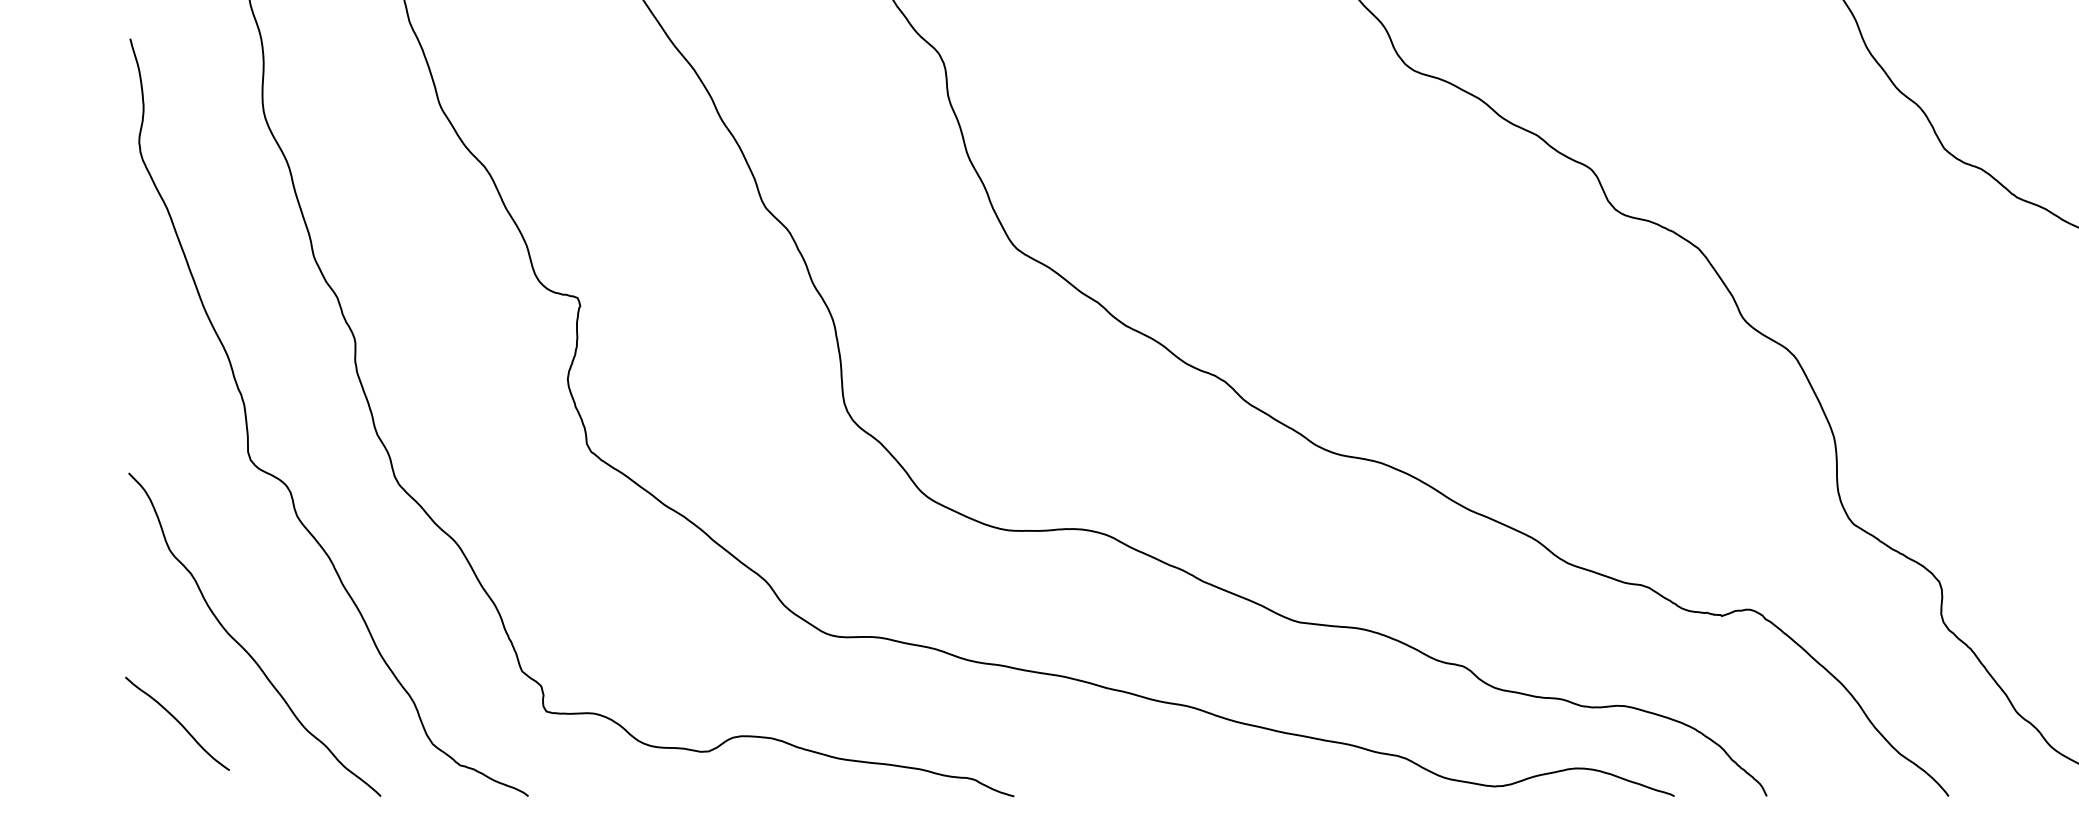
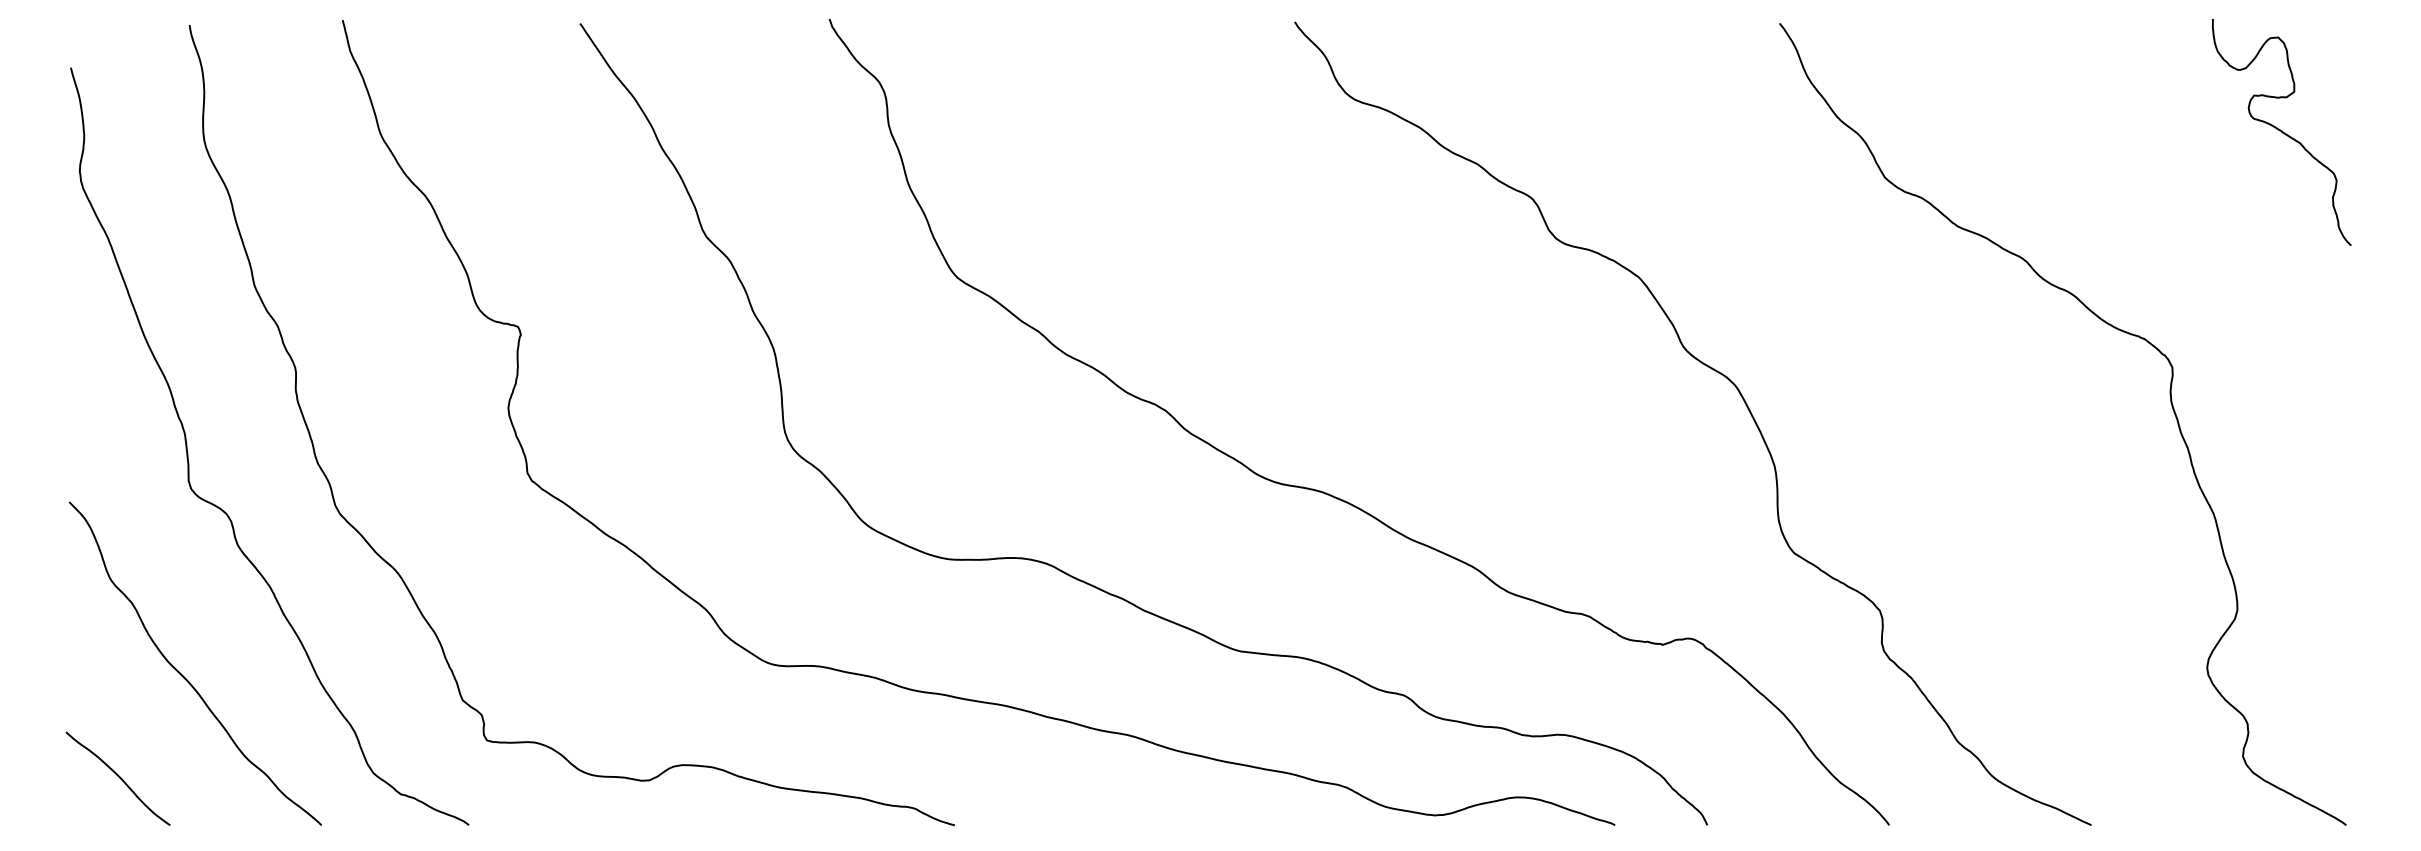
curve: (177, 722) -> (118, 777), moved

